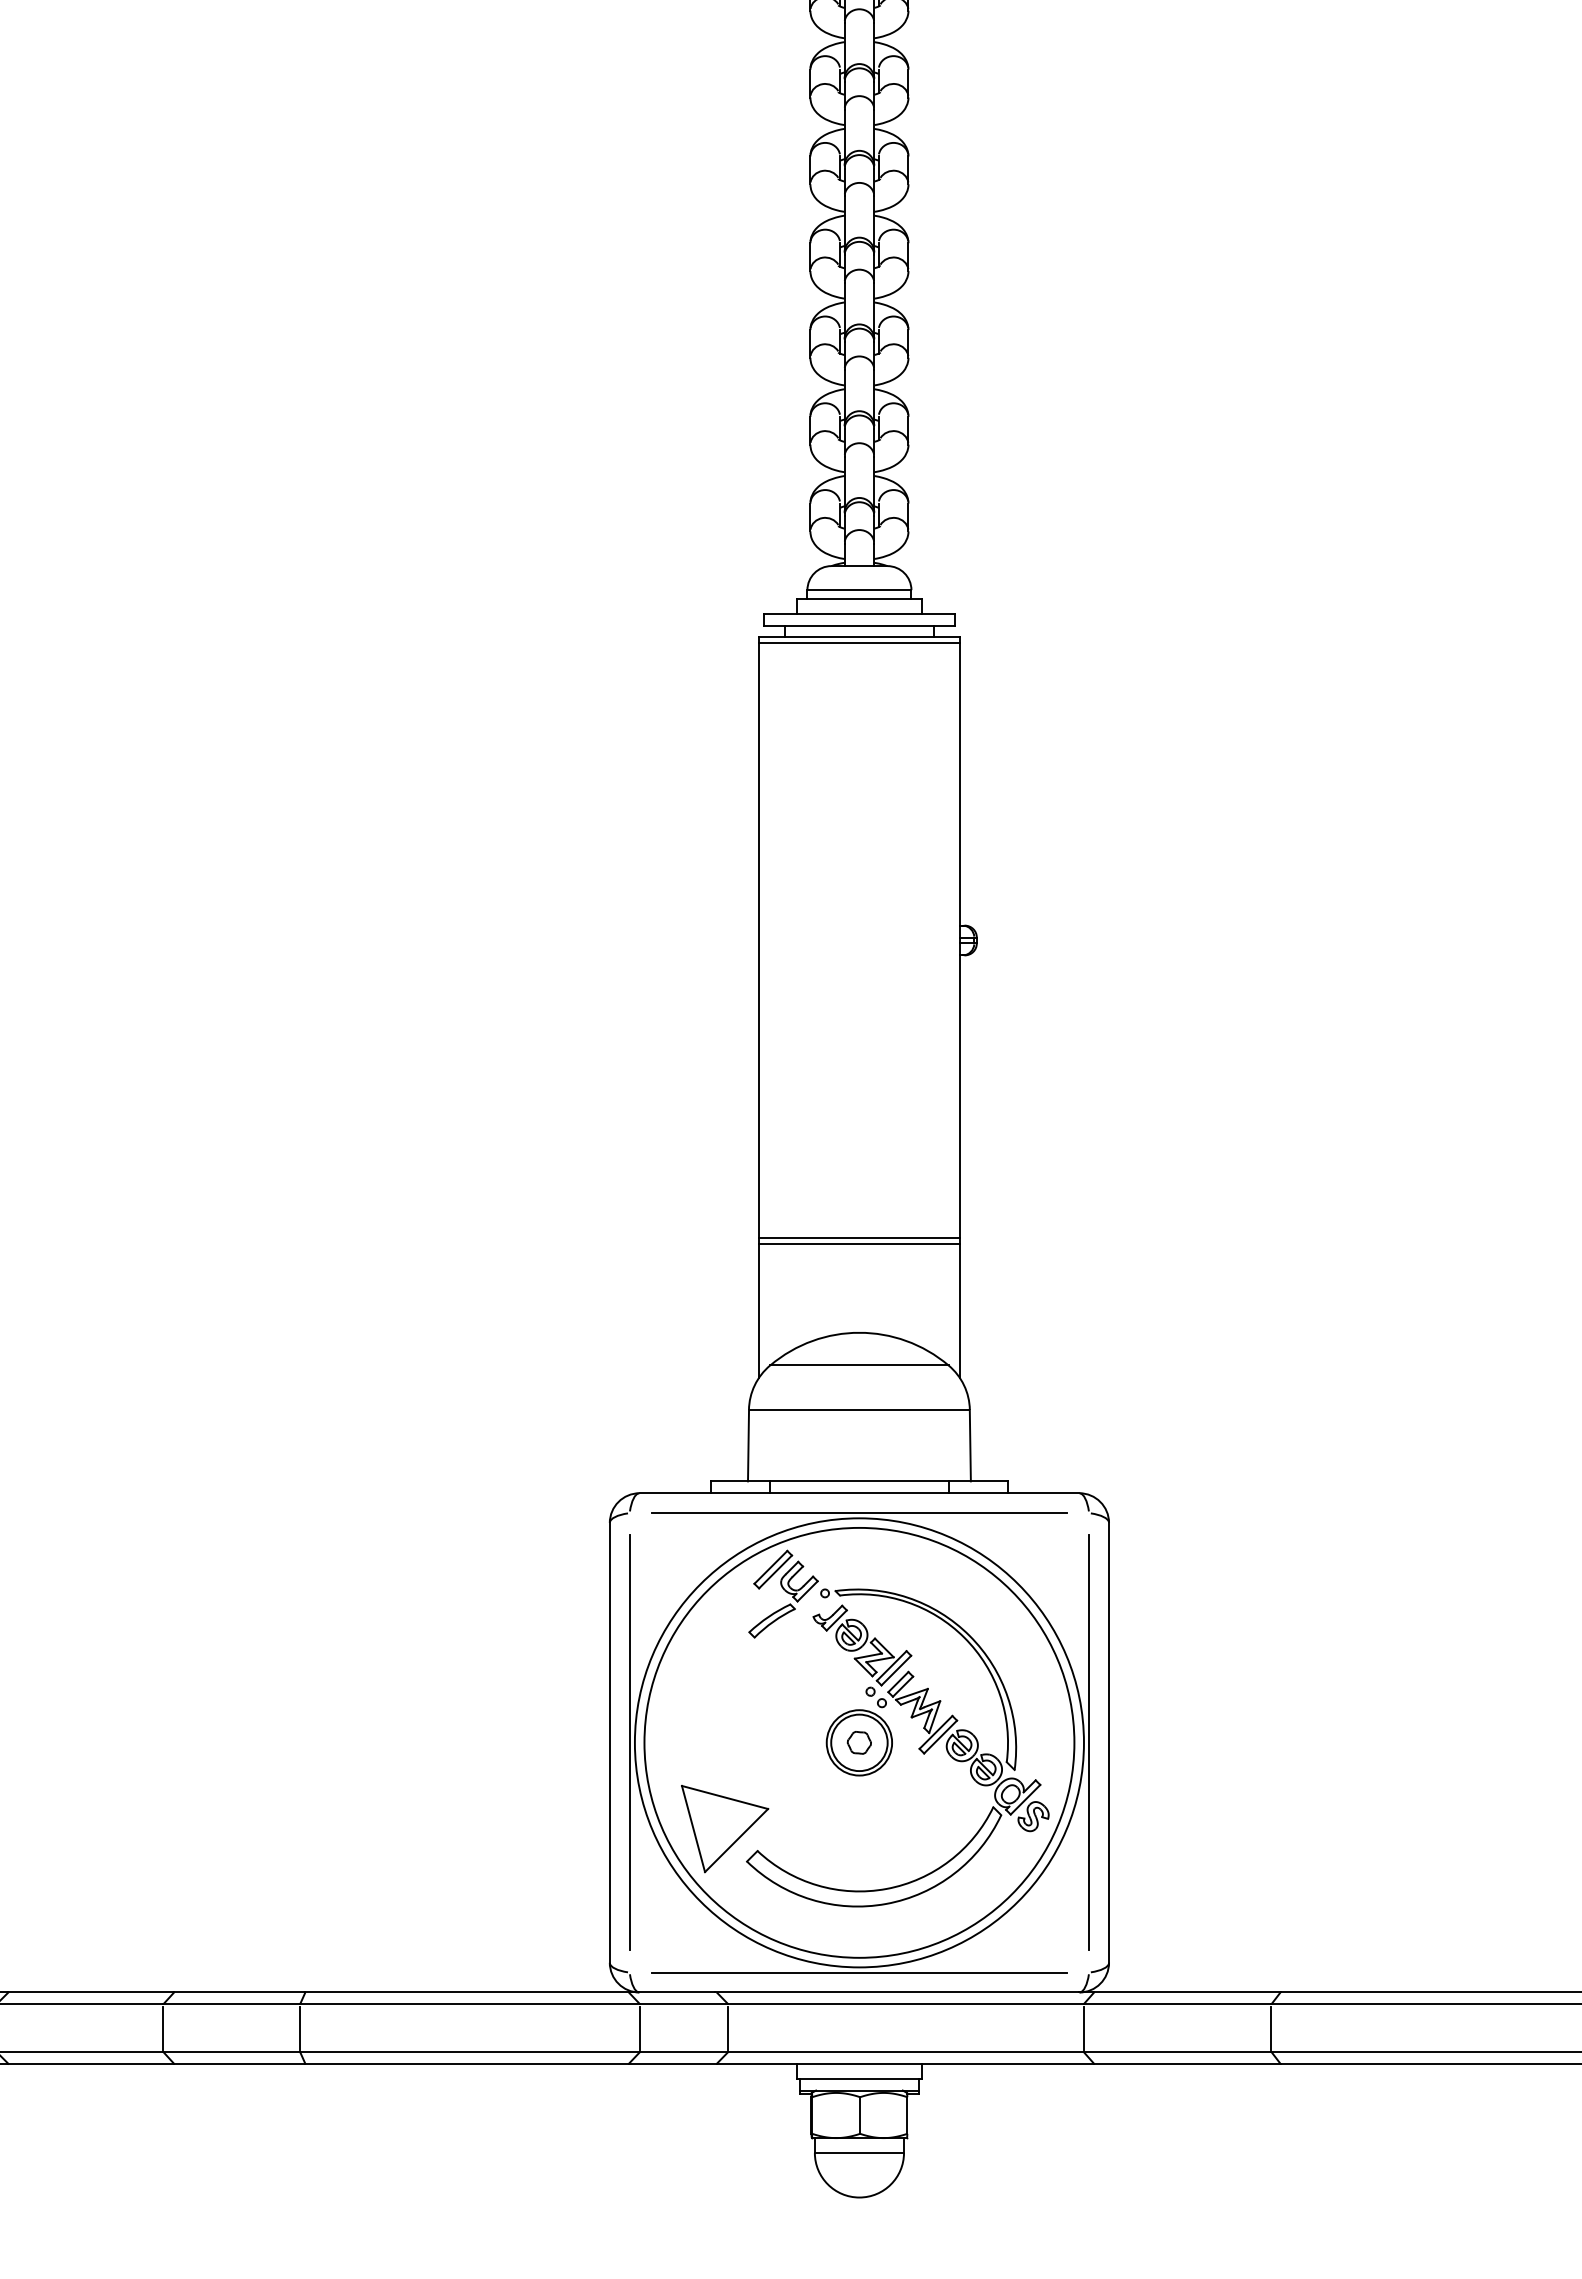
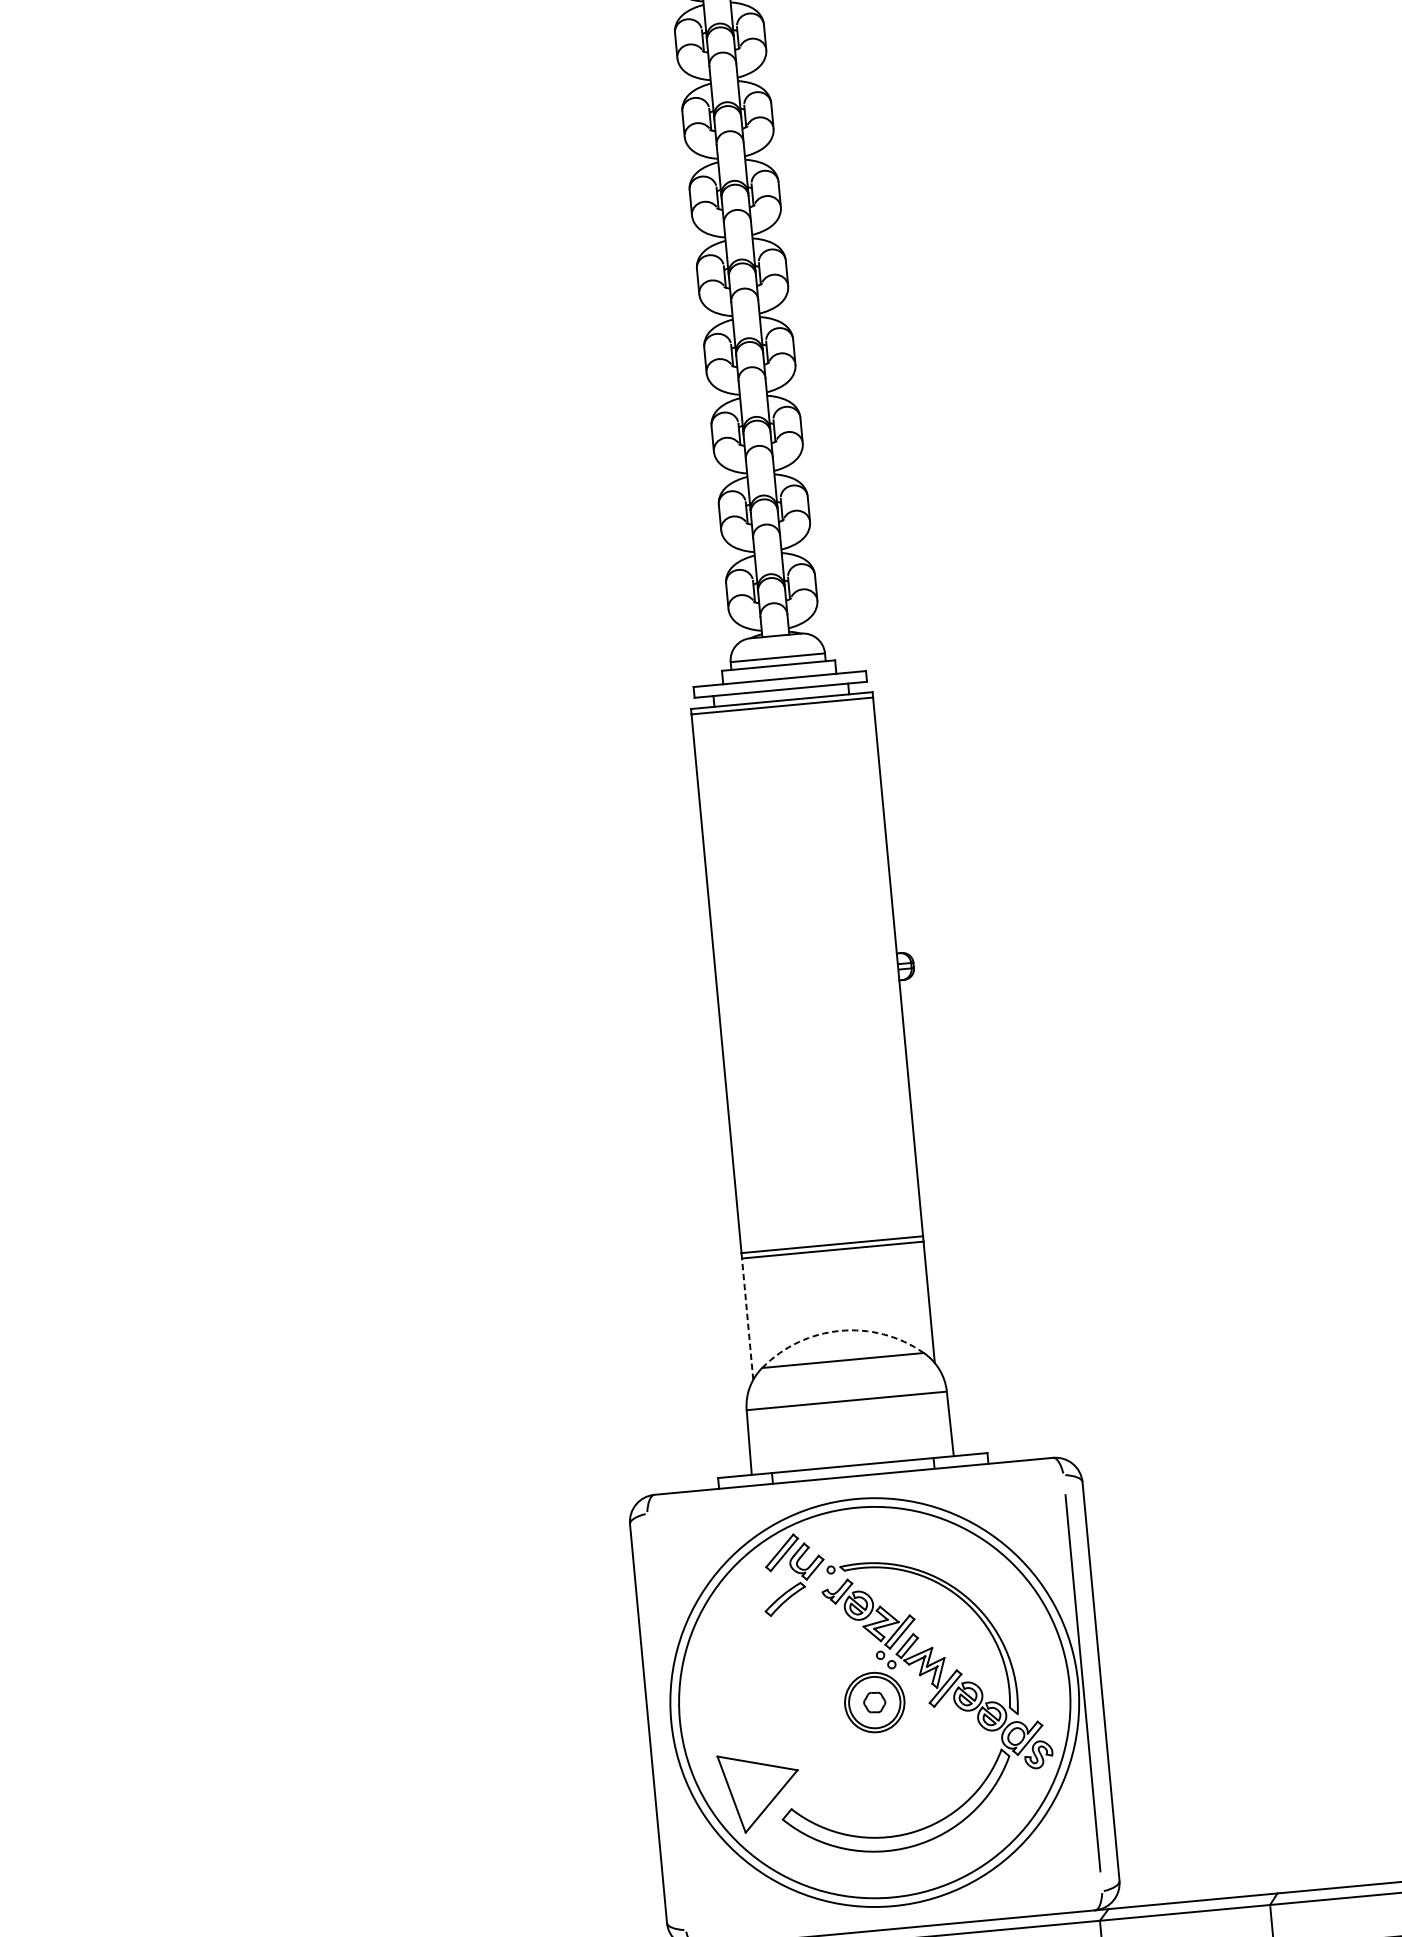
line: (759, 1310) -> (747, 1319), solid -> dashed
arc: (859, 1332) -> (840, 1330), solid -> dashed
line: (858, 1513) -> (854, 1494), removed
line: (629, 1742) -> (666, 1721), removed
line: (858, 1972) -> (893, 1910), removed

